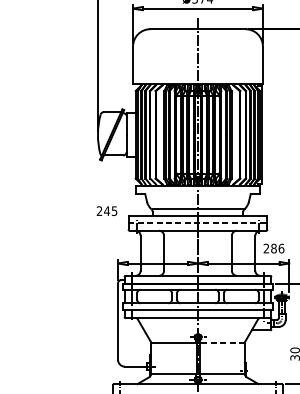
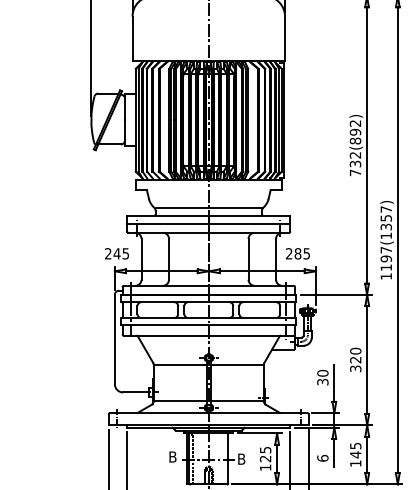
text: (106, 210) -> (116, 253), moved
line: (197, 222) -> (208, 223), dashed -> solid
text: (281, 248) -> (306, 253), 286 -> 285
line: (221, 342) -> (236, 364), dashed -> solid

